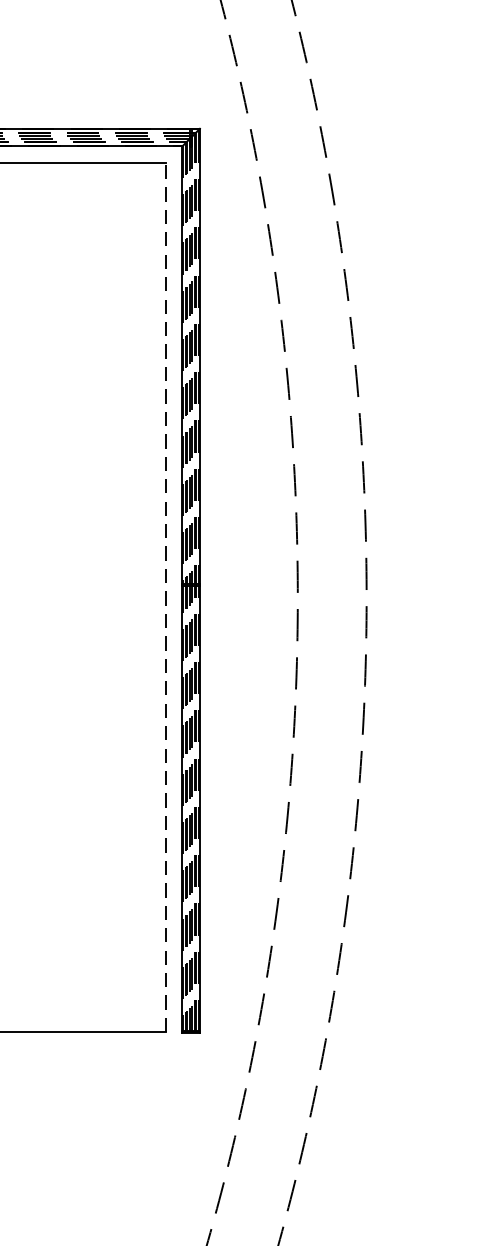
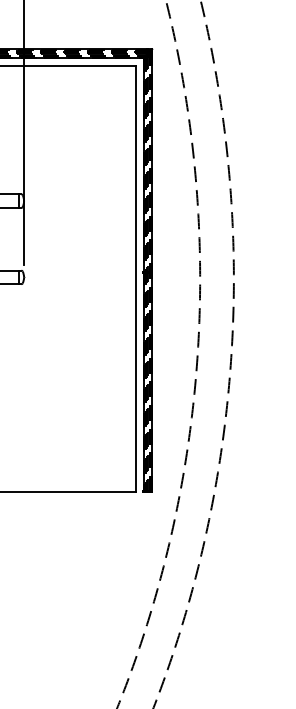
line: (165, 596) -> (135, 278), dashed -> solid

